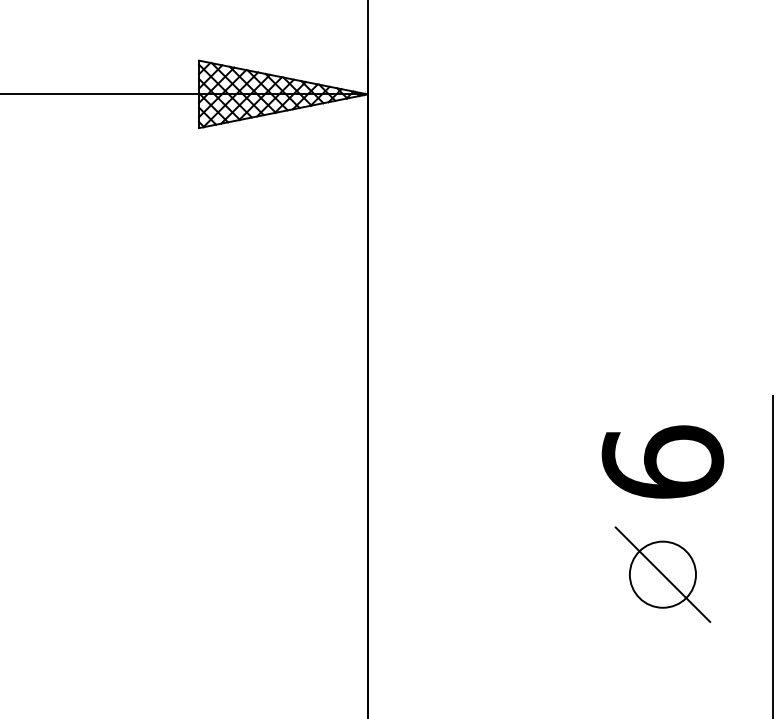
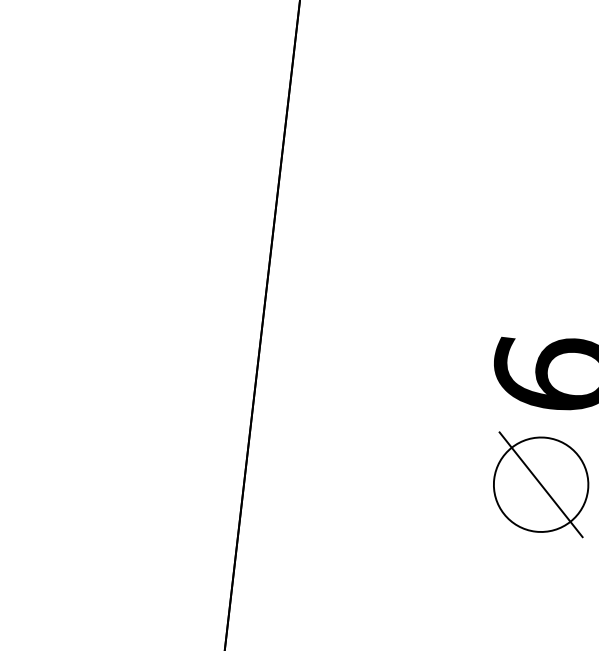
circle: (662, 574) -> (540, 484), size x1.43

